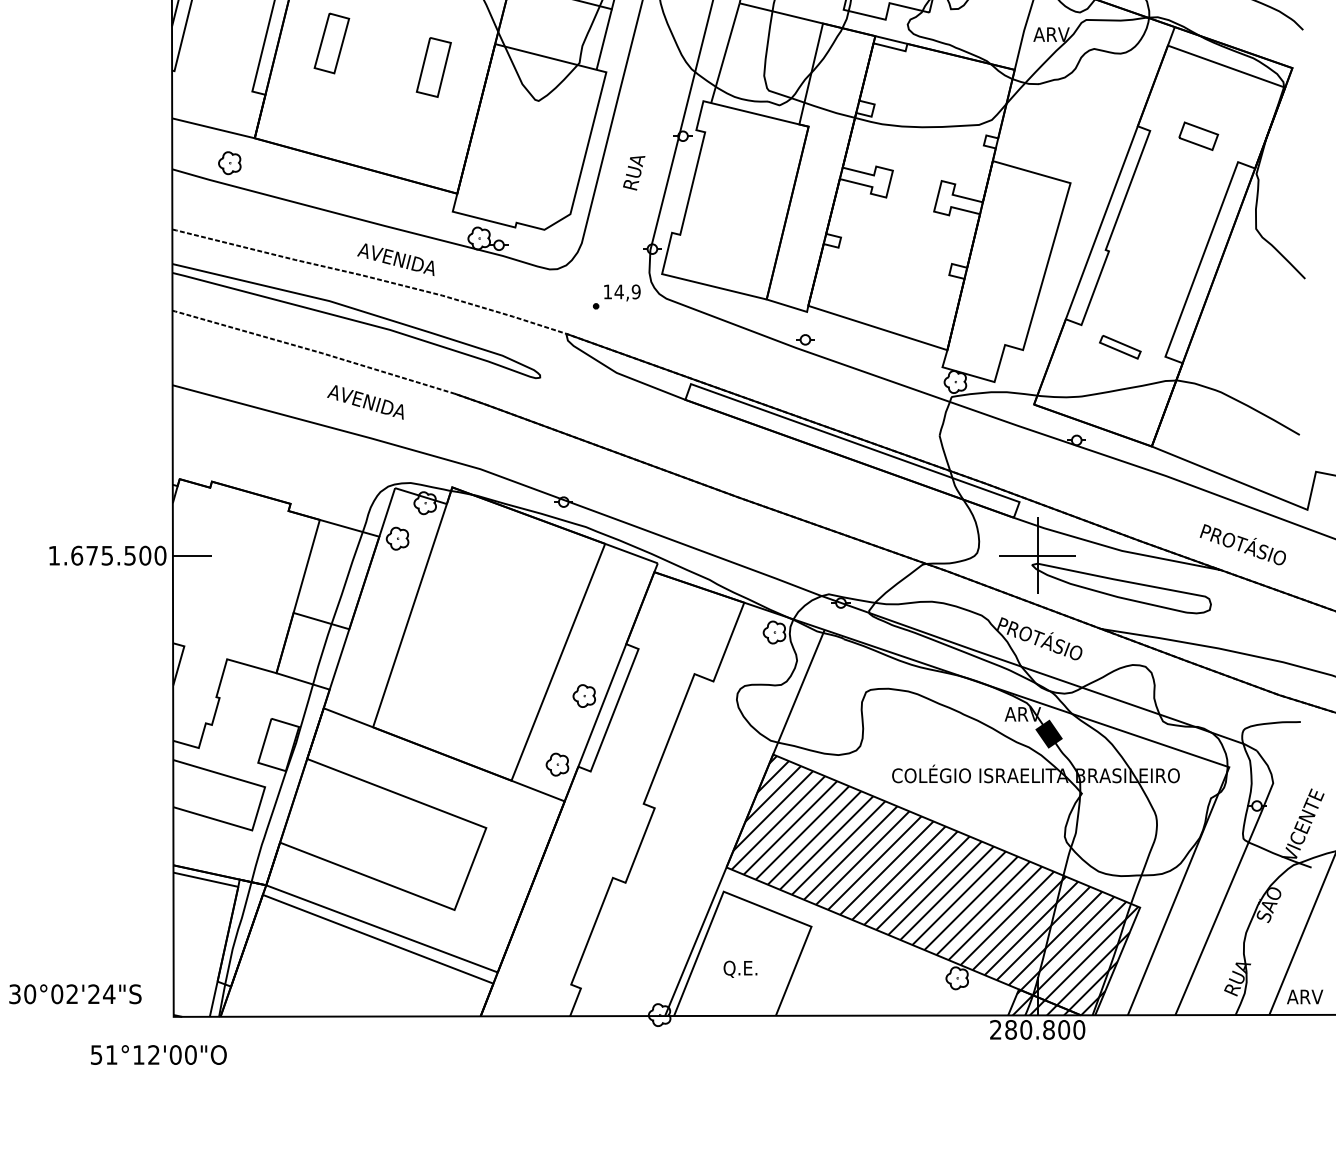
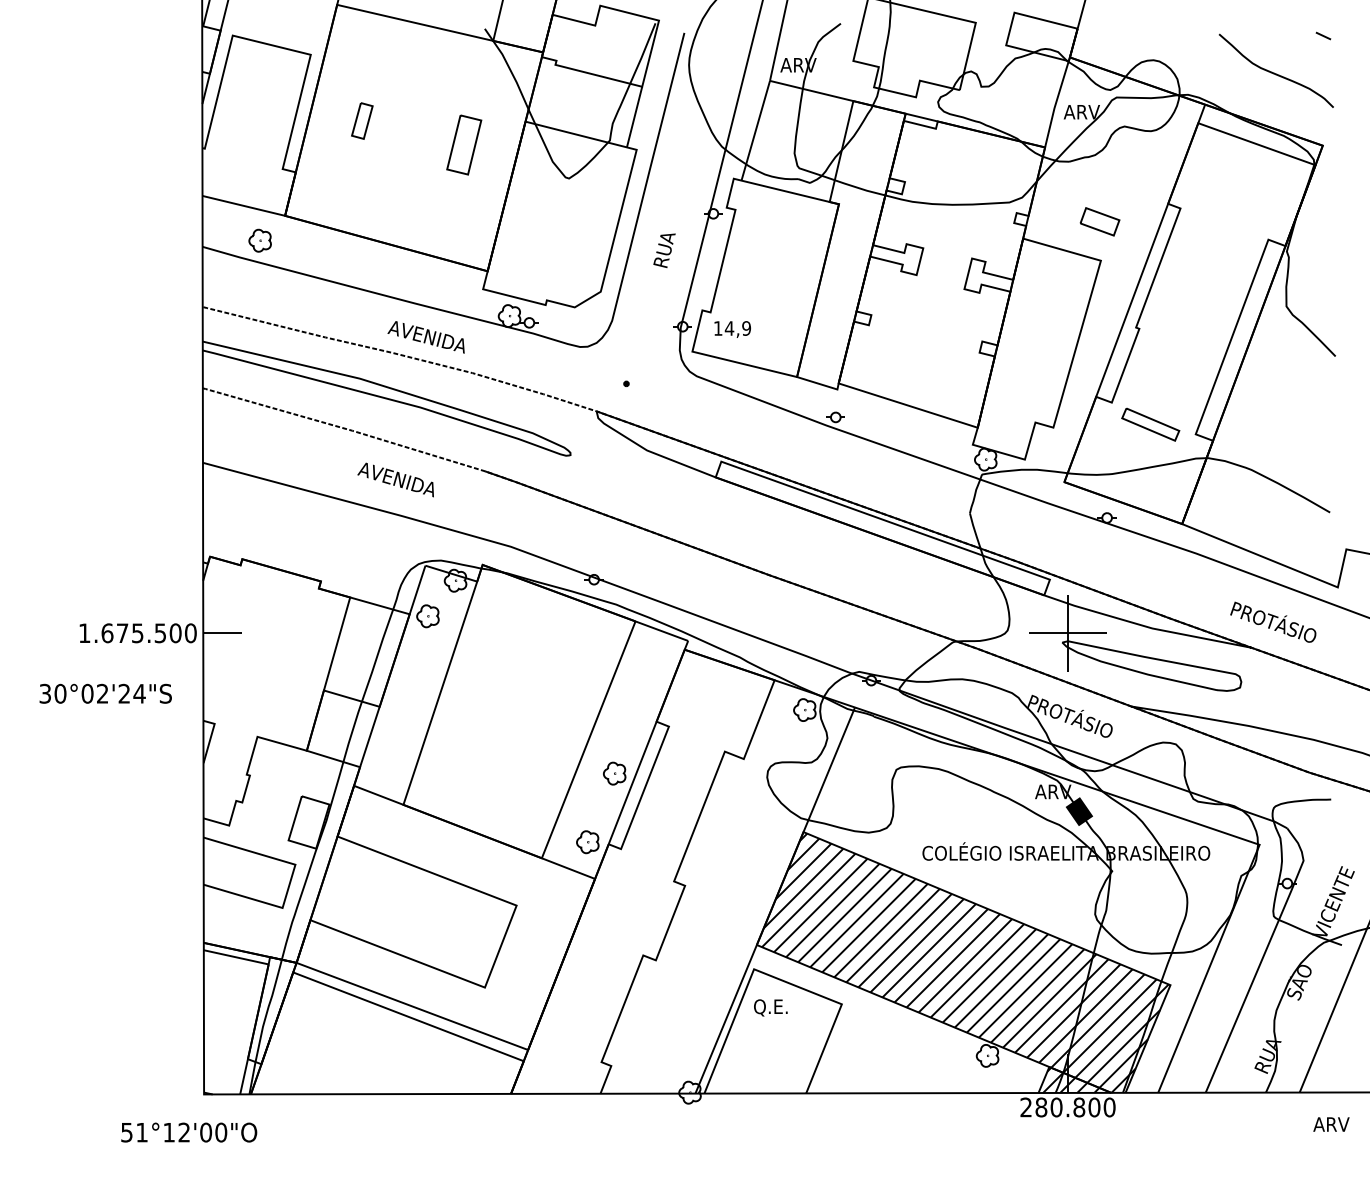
part: (332, 42) -> (362, 120), size x0.6
part: (1198, 135) -> (1099, 221), moved
text: (622, 292) -> (732, 329), moved
part: (1120, 346) -> (1150, 424), size x1.4
text: (740, 968) -> (770, 1007), moved
text: (75, 993) -> (105, 693), moved
text: (1305, 996) -> (1331, 1124), moved

